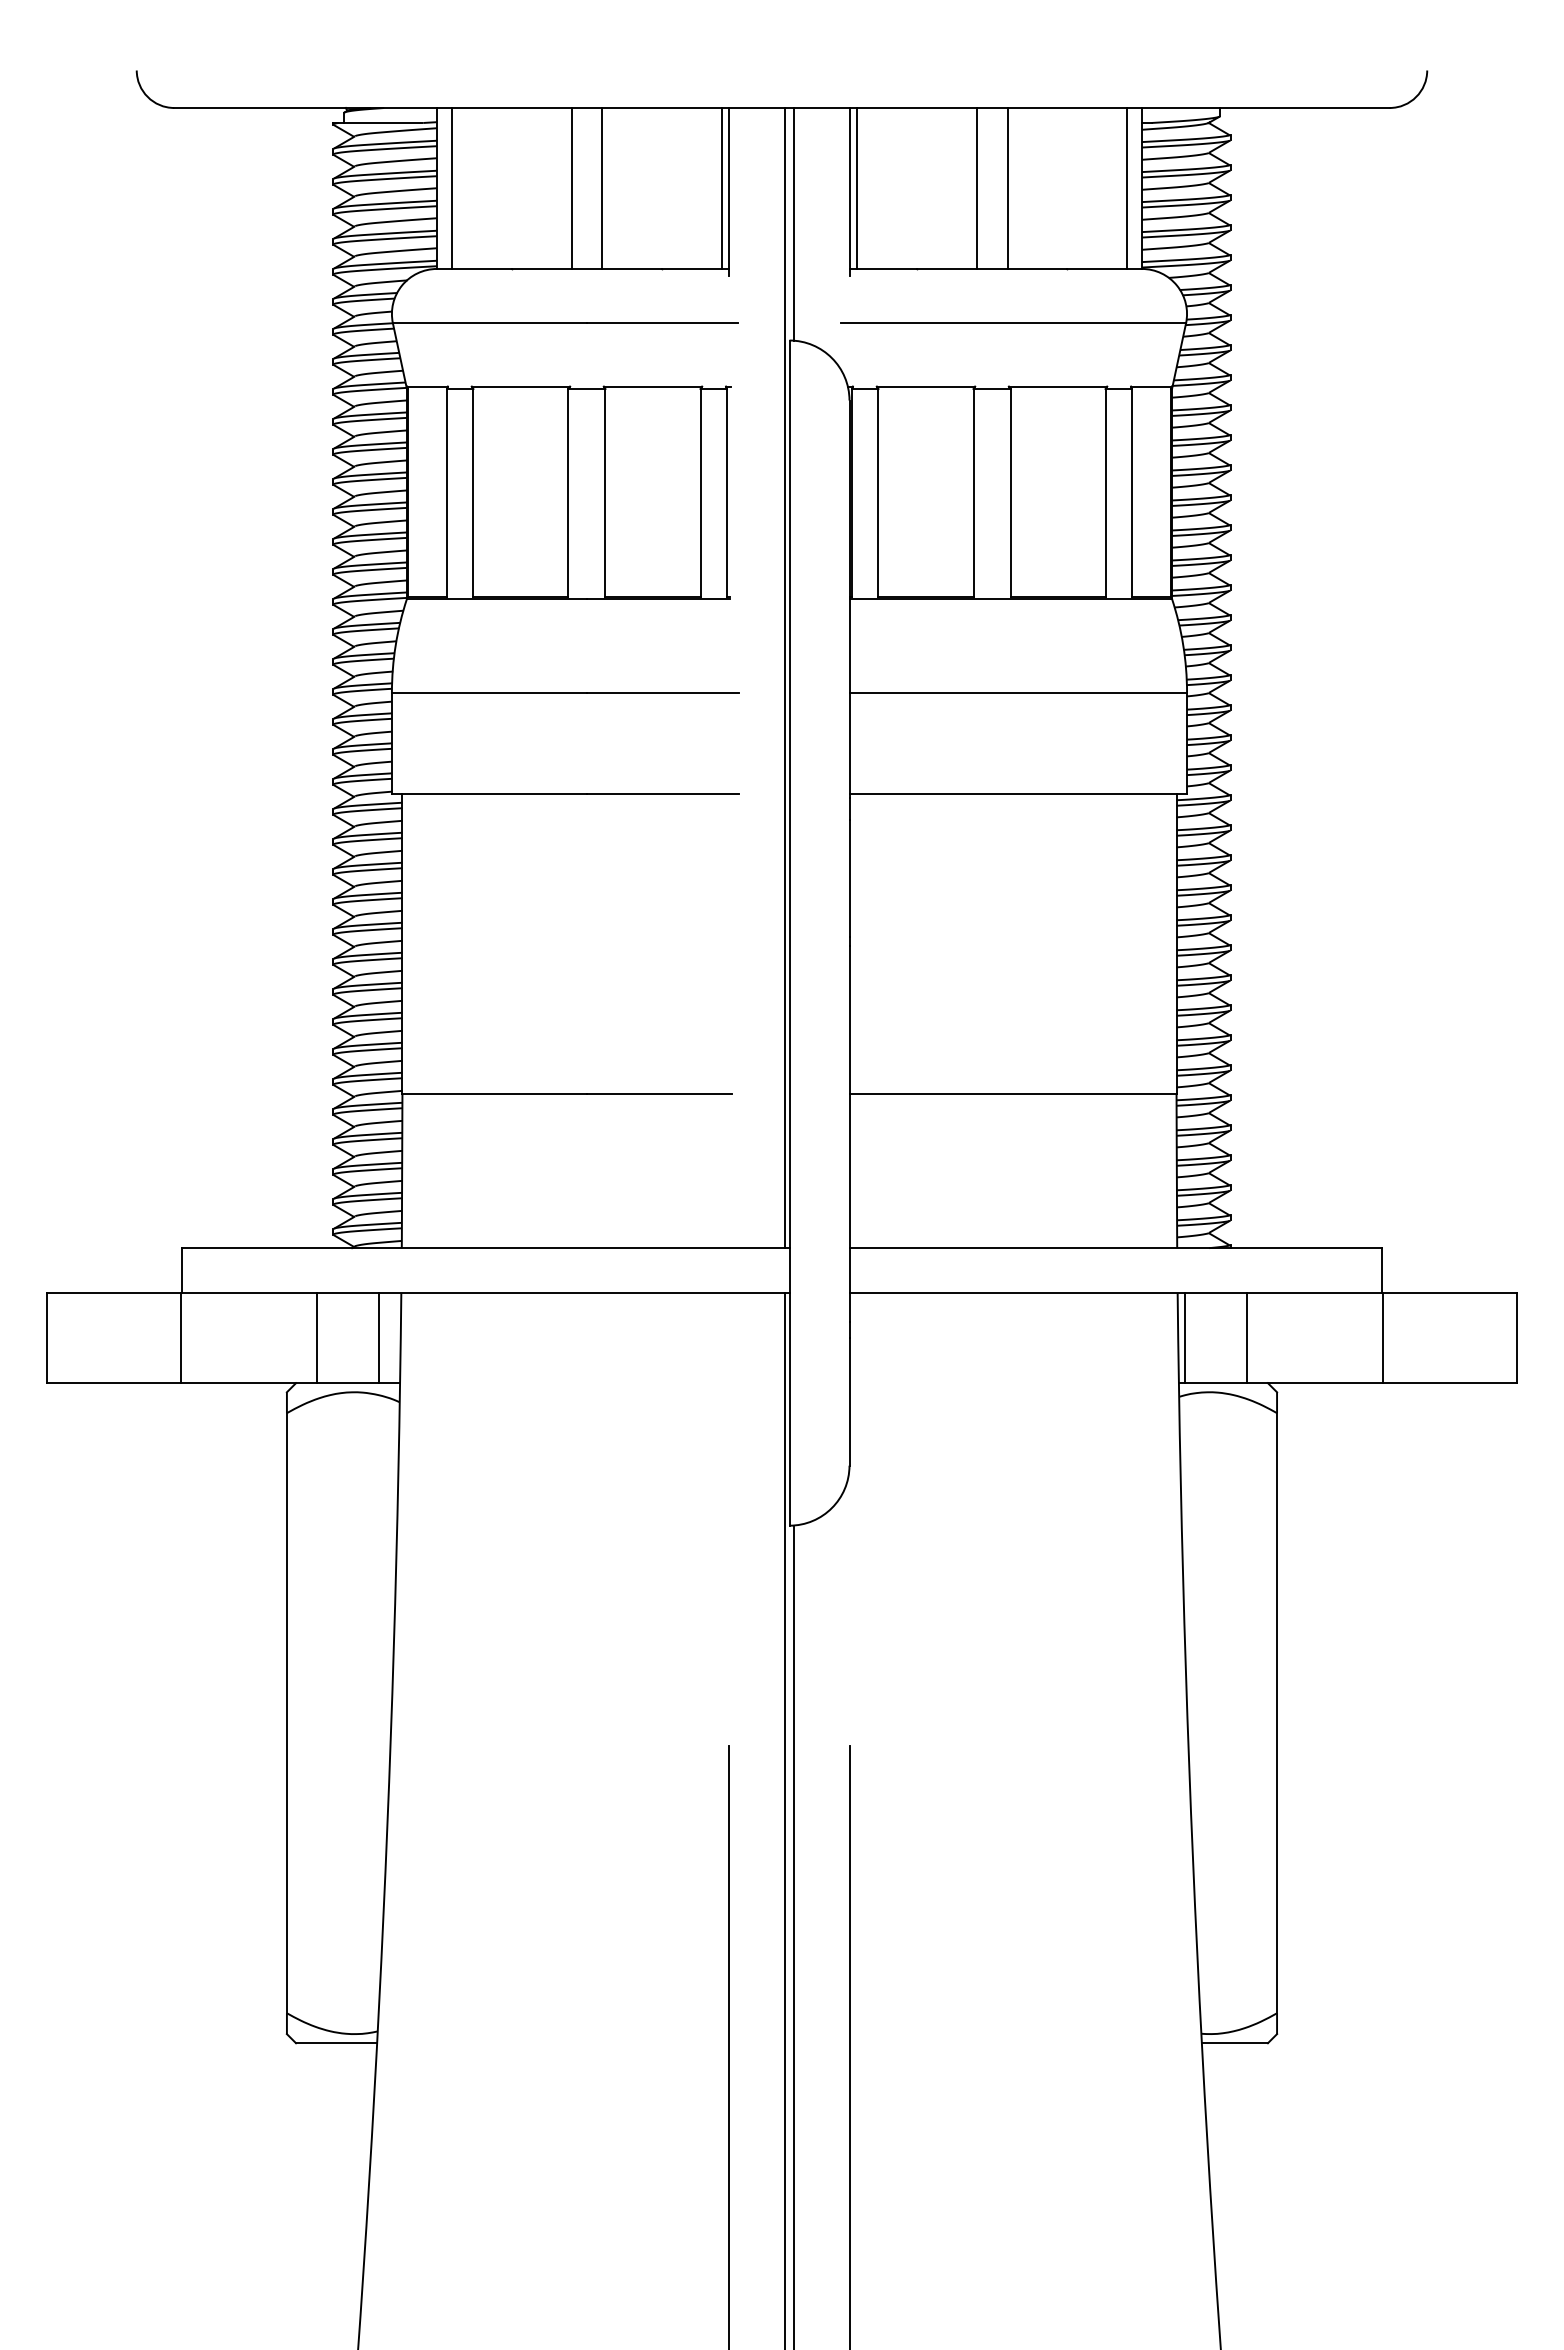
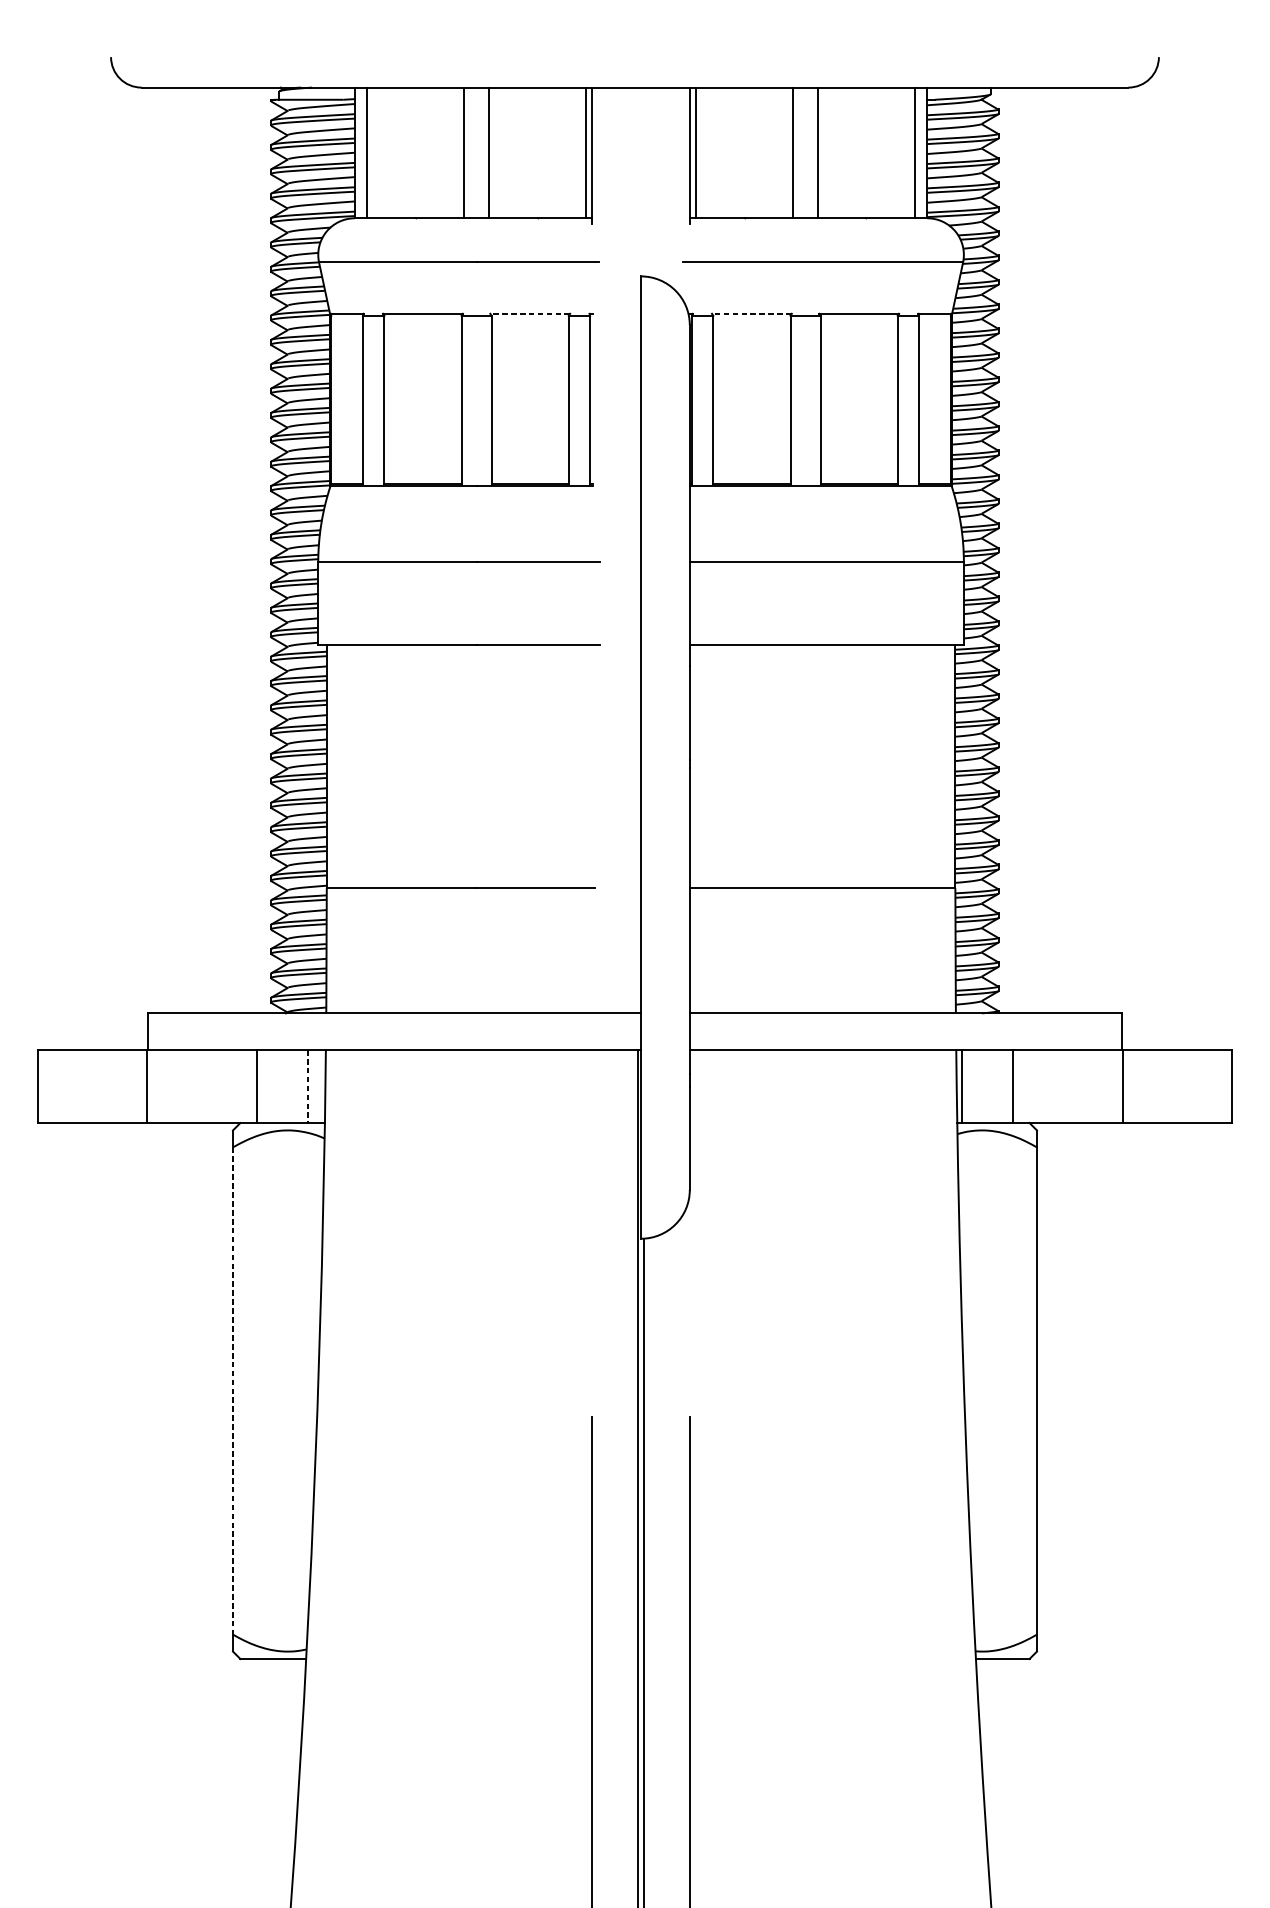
line: (793, 224) -> (644, 182), removed
line: (652, 386) -> (529, 313), solid -> dashed
line: (925, 386) -> (751, 313), solid -> dashed
line: (785, 678) -> (637, 550), removed
line: (378, 1338) -> (307, 1086), solid -> dashed
line: (286, 1713) -> (232, 1391), solid -> dashed

